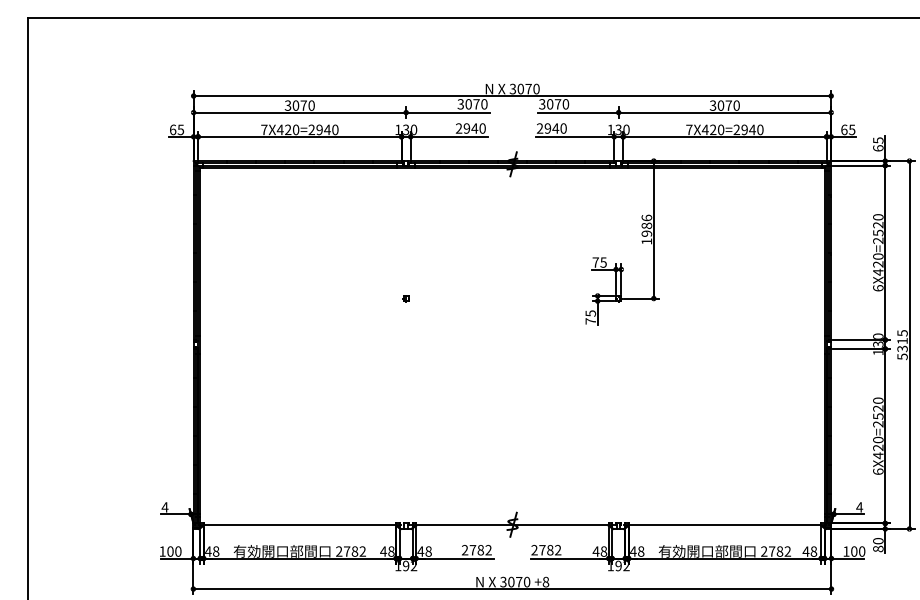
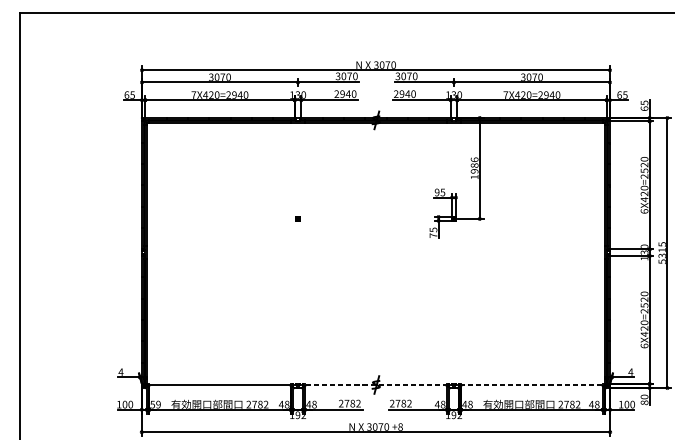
text: (595, 262) -> (436, 192), 75 -> 95
line: (512, 524) -> (376, 384), solid -> dashed
line: (724, 524) -> (531, 384), solid -> dashed
text: (212, 551) -> (155, 404), 48 -> 59

